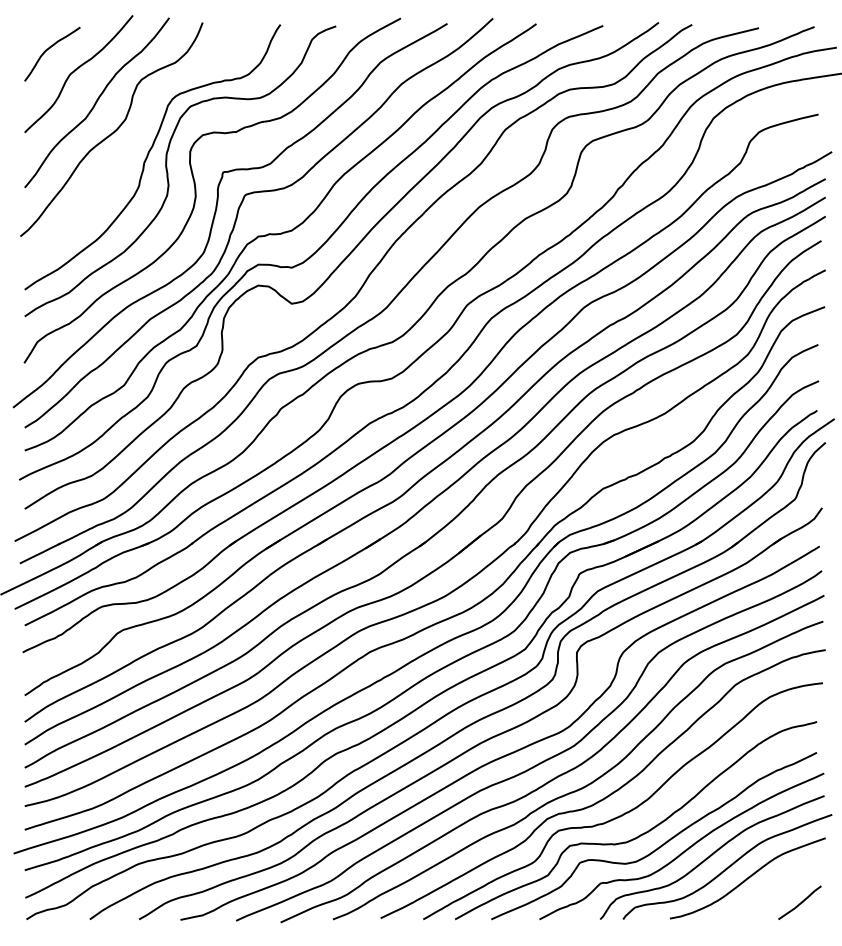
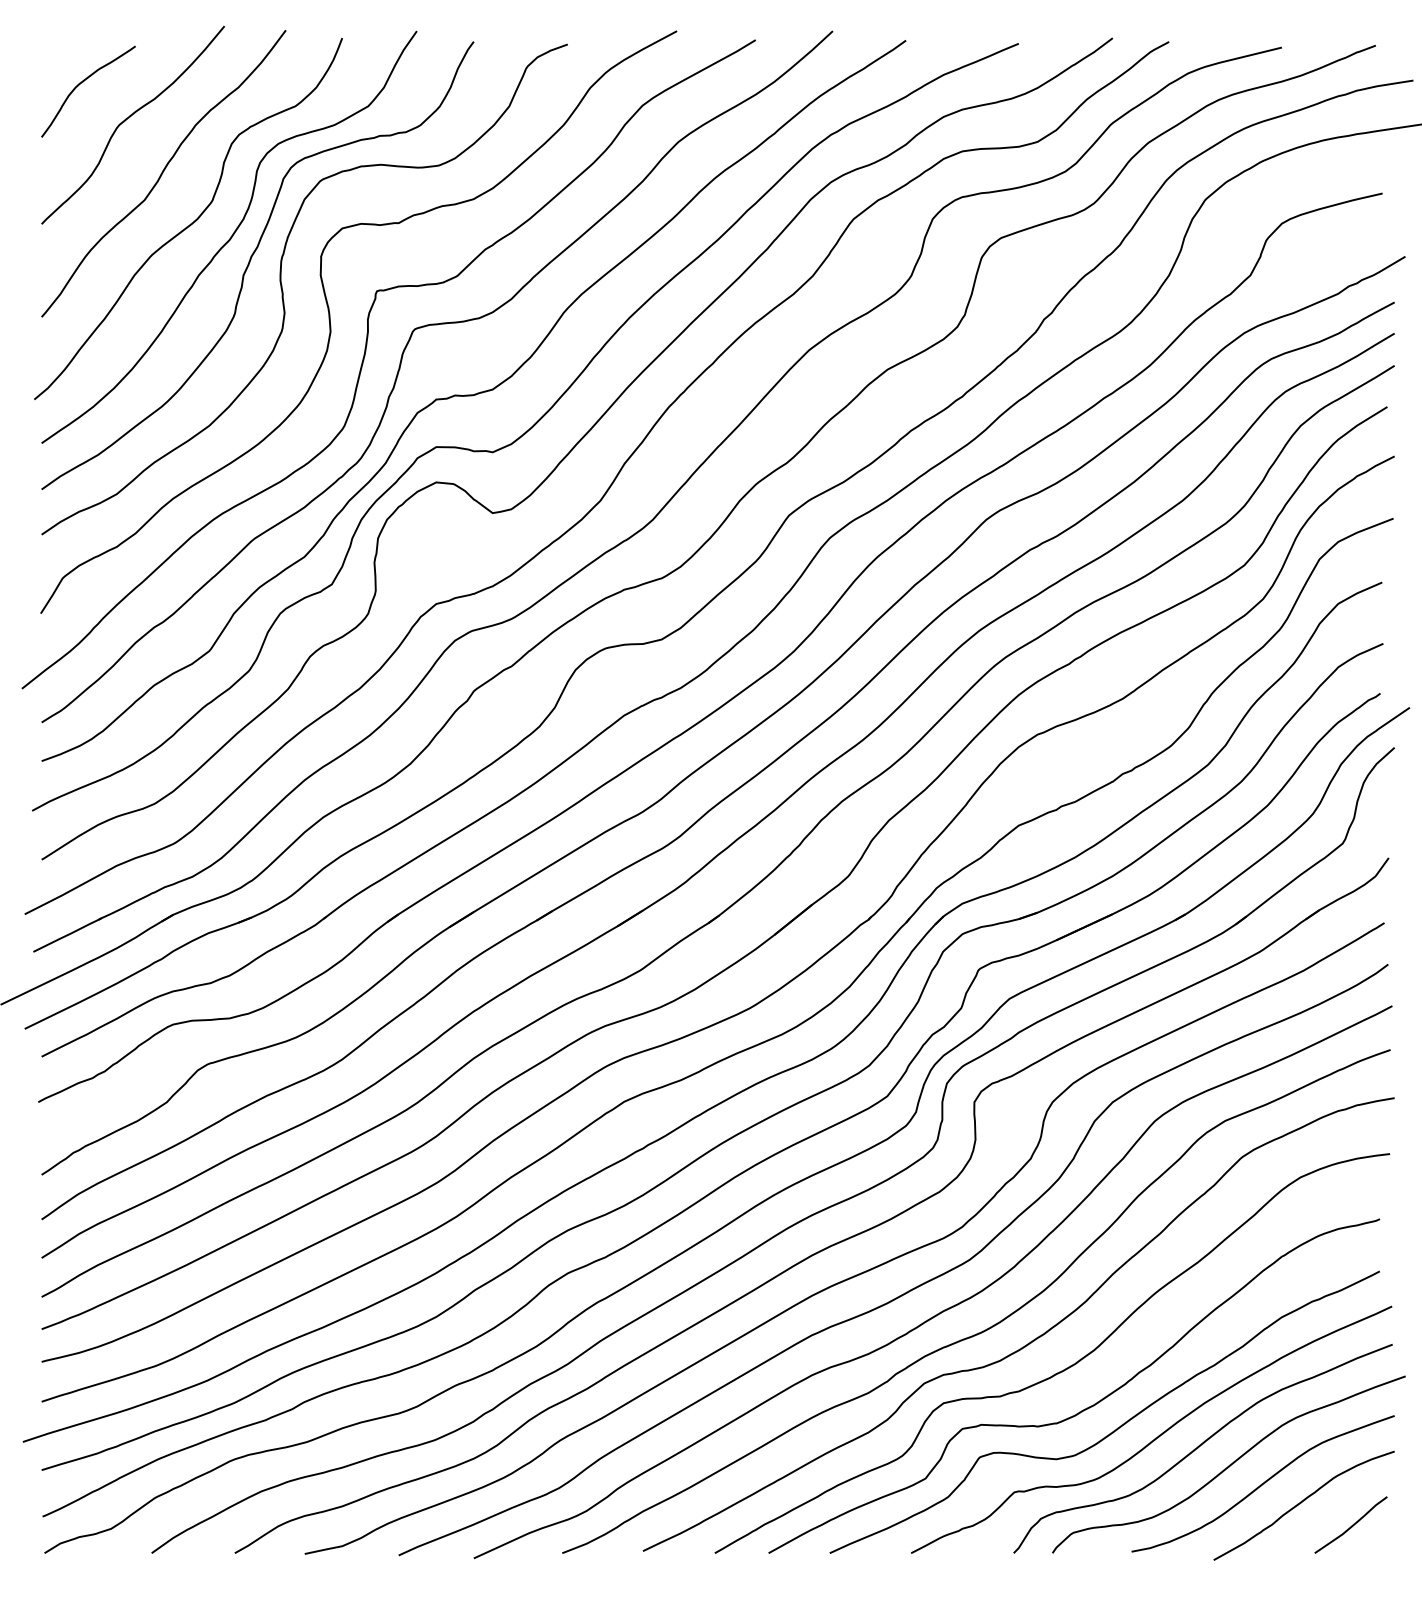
curve: (135, 140) -> (228, 237), added
curve: (770, 890) -> (1301, 1504), added

